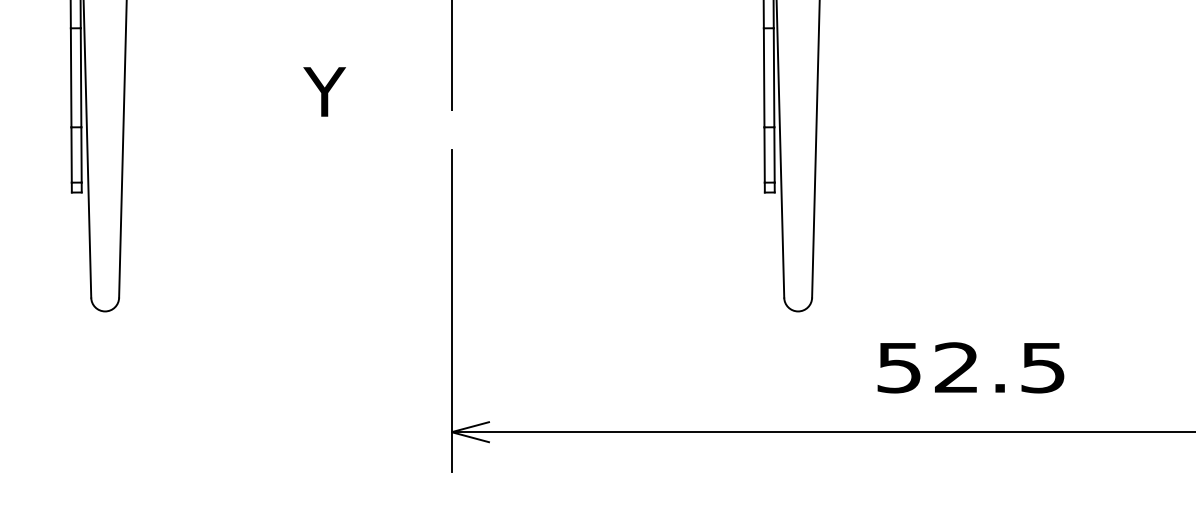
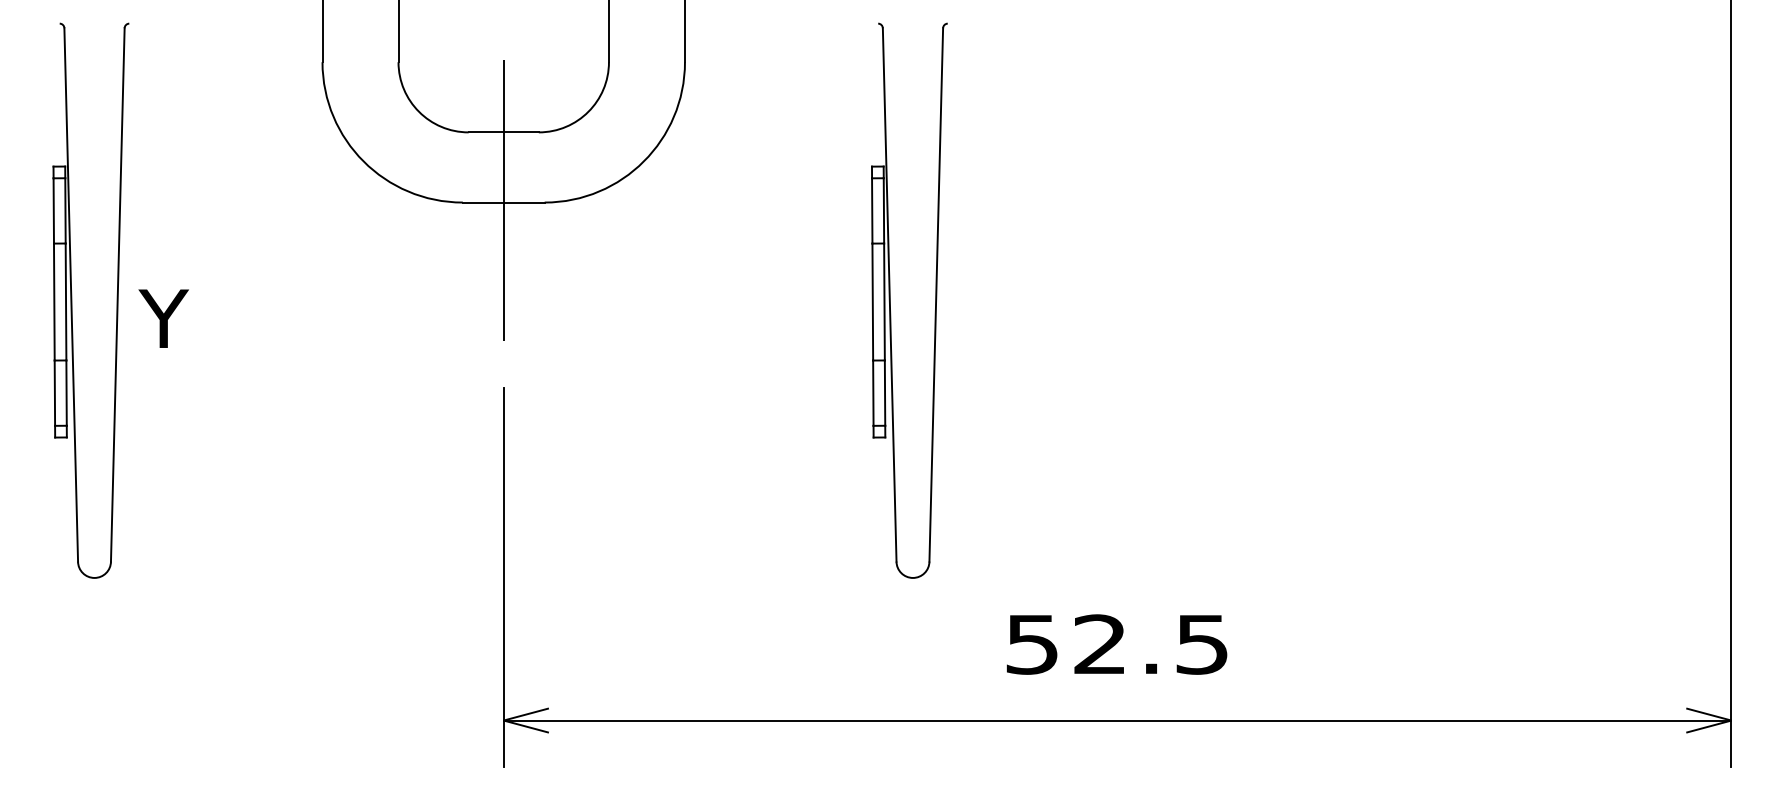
text: (324, 91) -> (163, 318), moved

